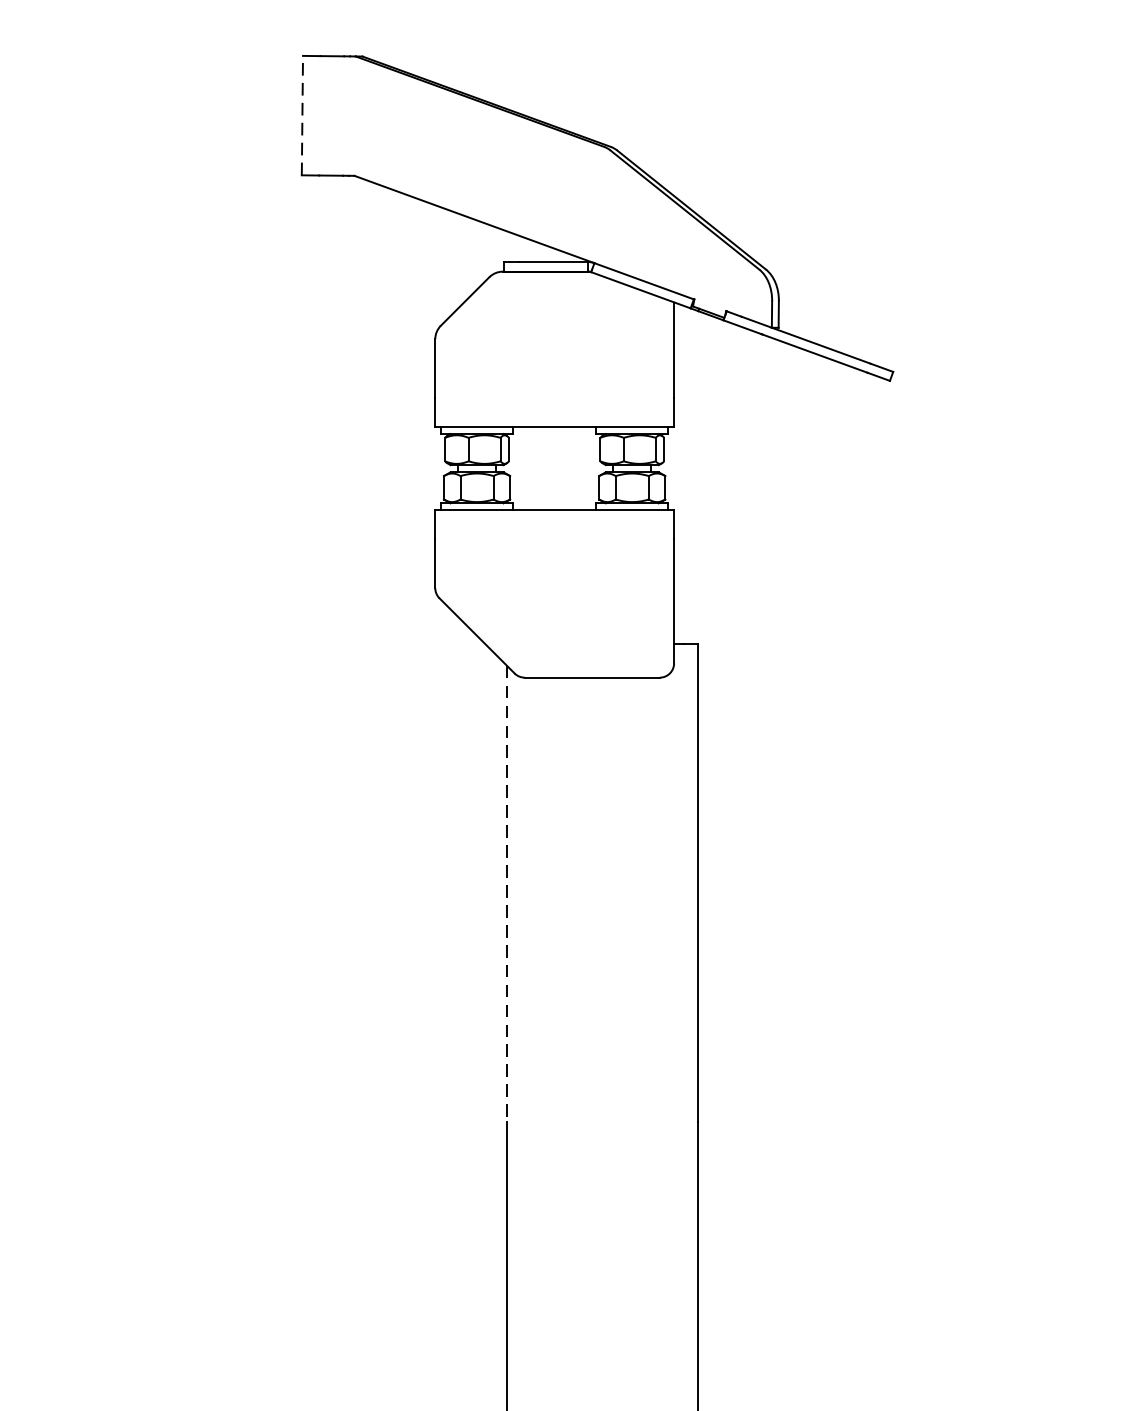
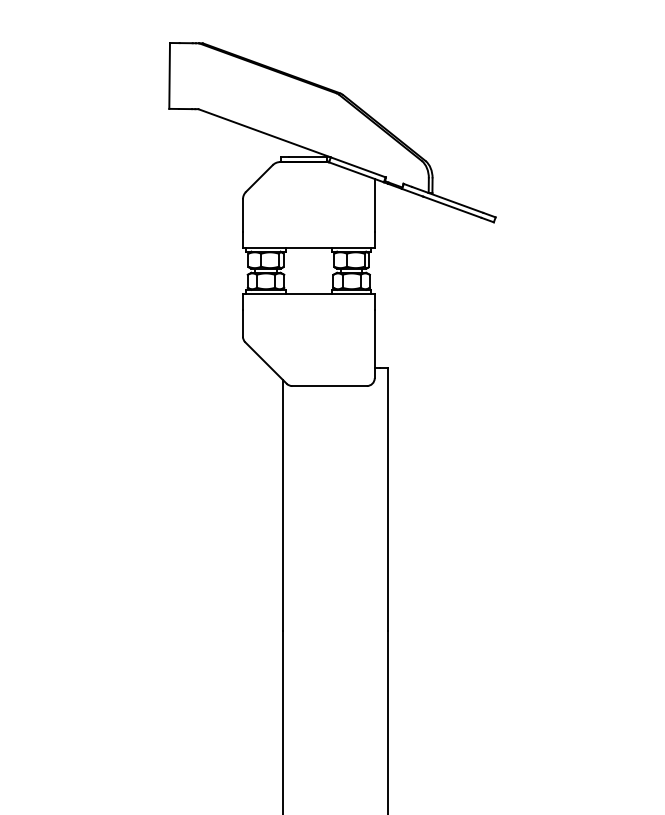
line: (302, 114) -> (169, 75), dashed -> solid
line: (506, 894) -> (282, 505), dashed -> solid

